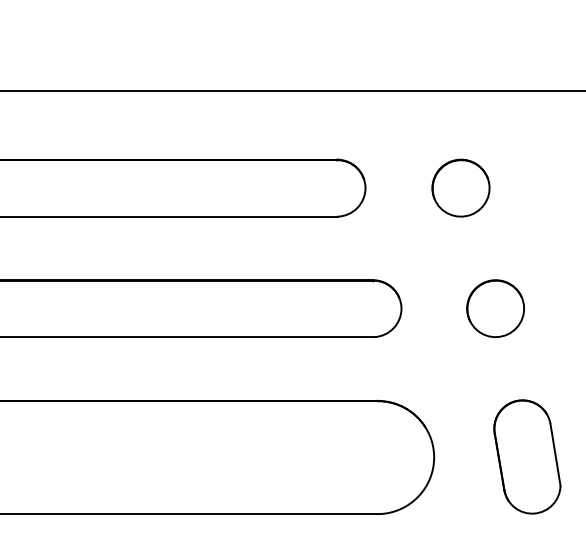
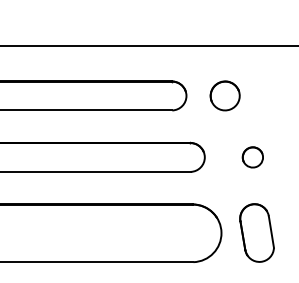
part: (459, 187) -> (224, 95), moved
part: (494, 308) -> (252, 157), size x0.7
part: (526, 455) -> (256, 232), moved

